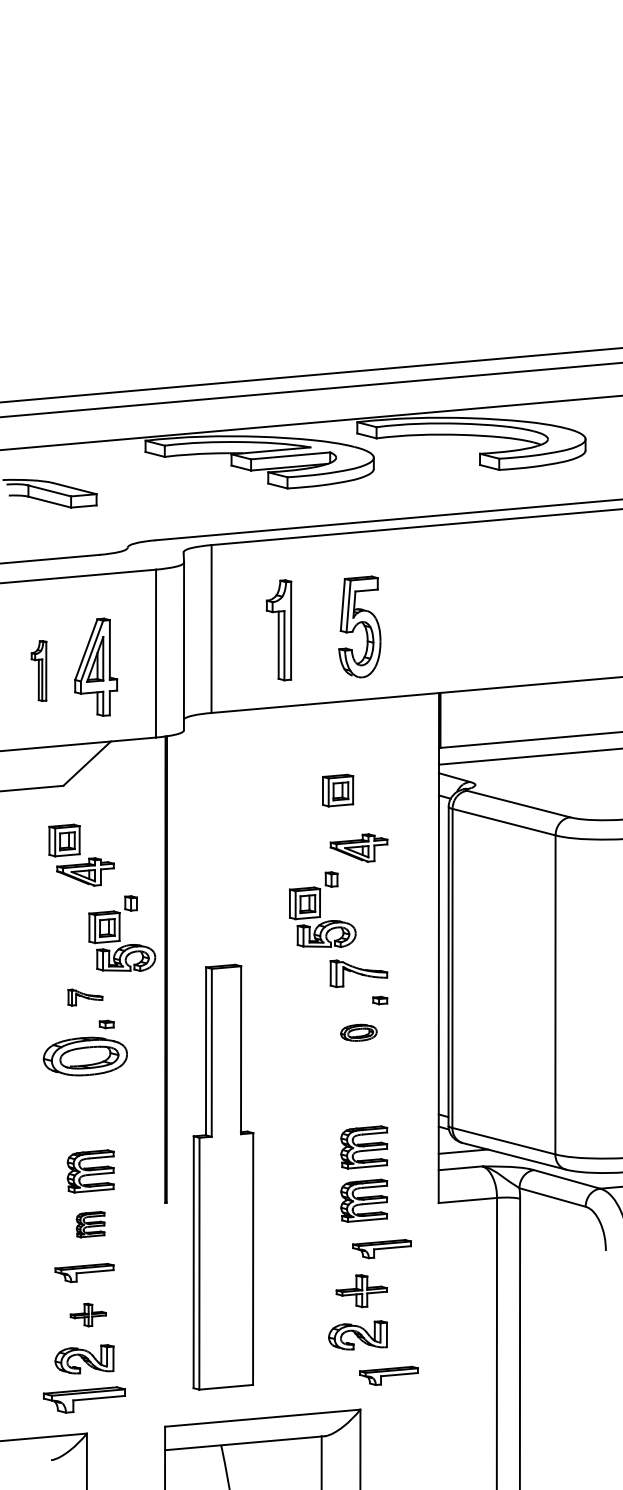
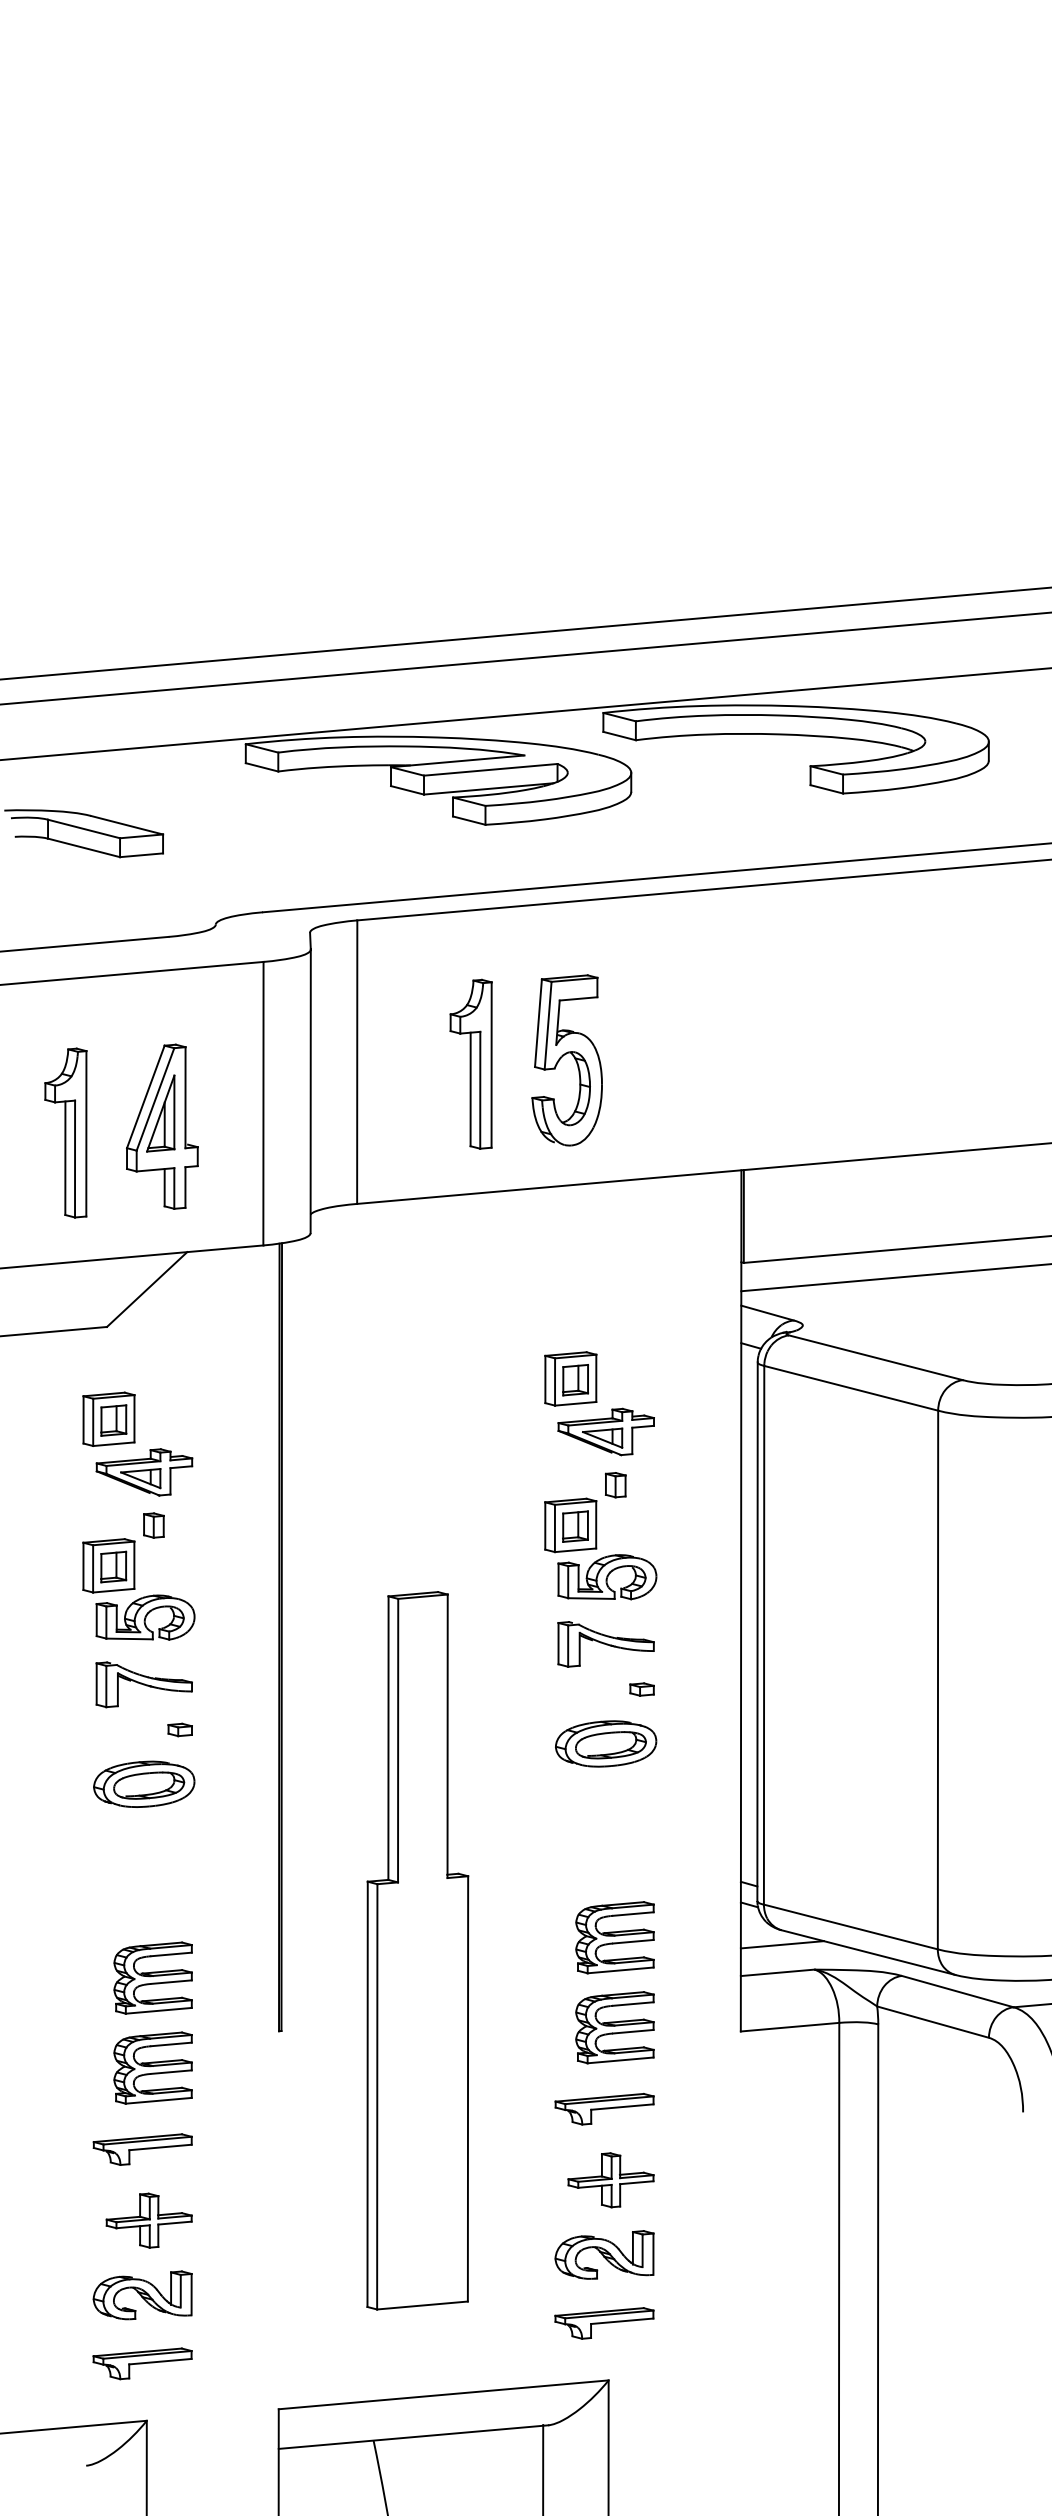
part: (359, 626) -> (566, 1059), moved
part: (38, 670) -> (64, 1132), size x1.67
part: (338, 790) -> (571, 1378), moved
part: (322, 909) -> (600, 1535), moved
part: (122, 933) -> (139, 1576), moved
part: (85, 997) -> (144, 1684), size x1.67
part: (358, 1032) -> (605, 1743), size x1.67
part: (85, 1056) -> (144, 1784), size x0.71
part: (223, 1176) -> (417, 1949), moved
part: (90, 1224) -> (152, 2067), size x1.67
part: (381, 1249) -> (603, 2109), moved
part: (88, 1314) -> (149, 2219), size x1.43
part: (388, 1375) -> (603, 2322), moved
part: (84, 1399) -> (142, 2363), size x0.71

